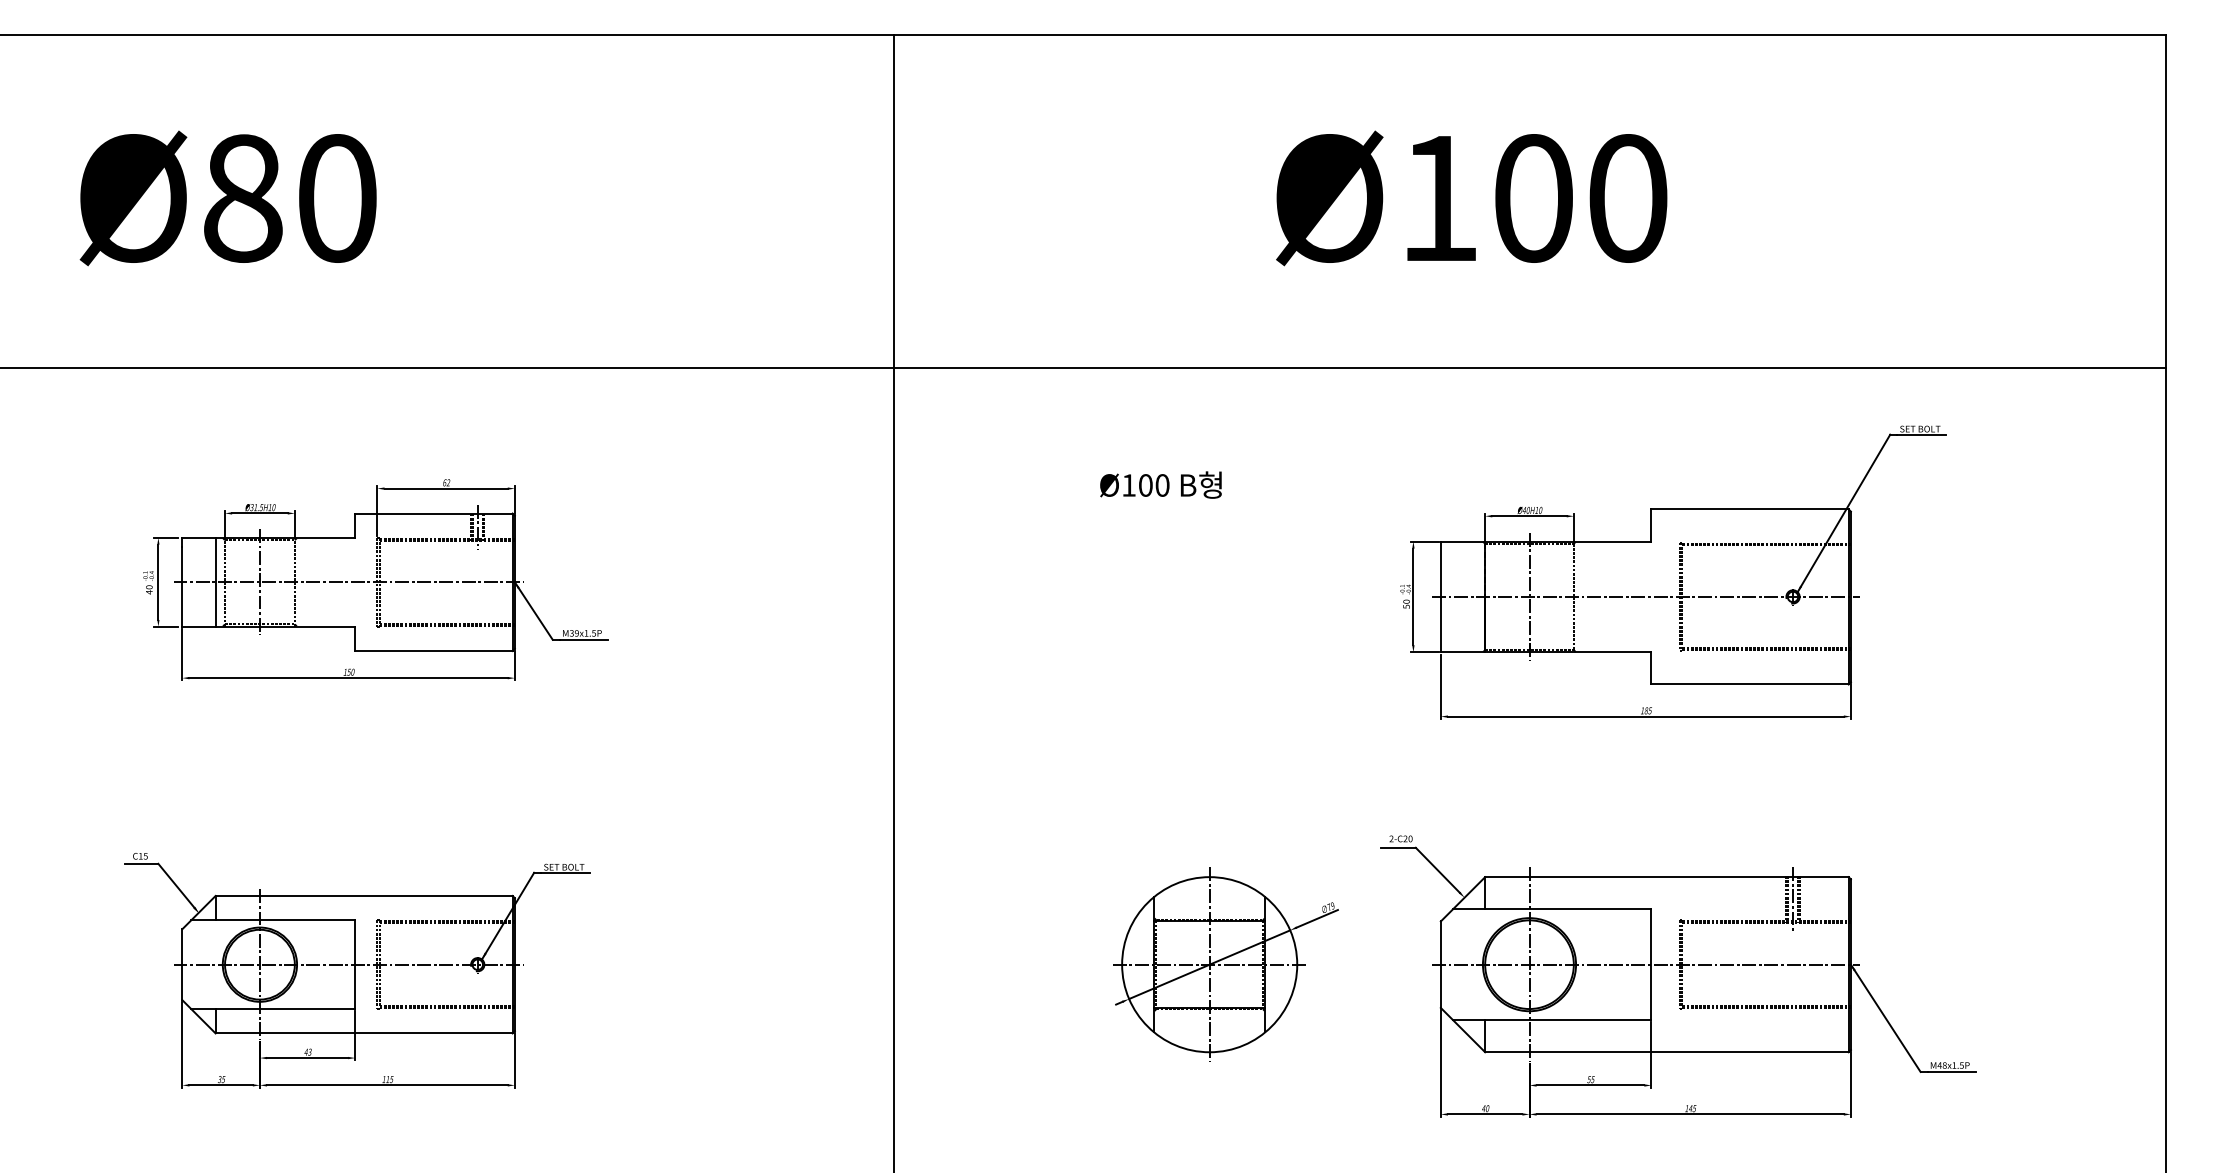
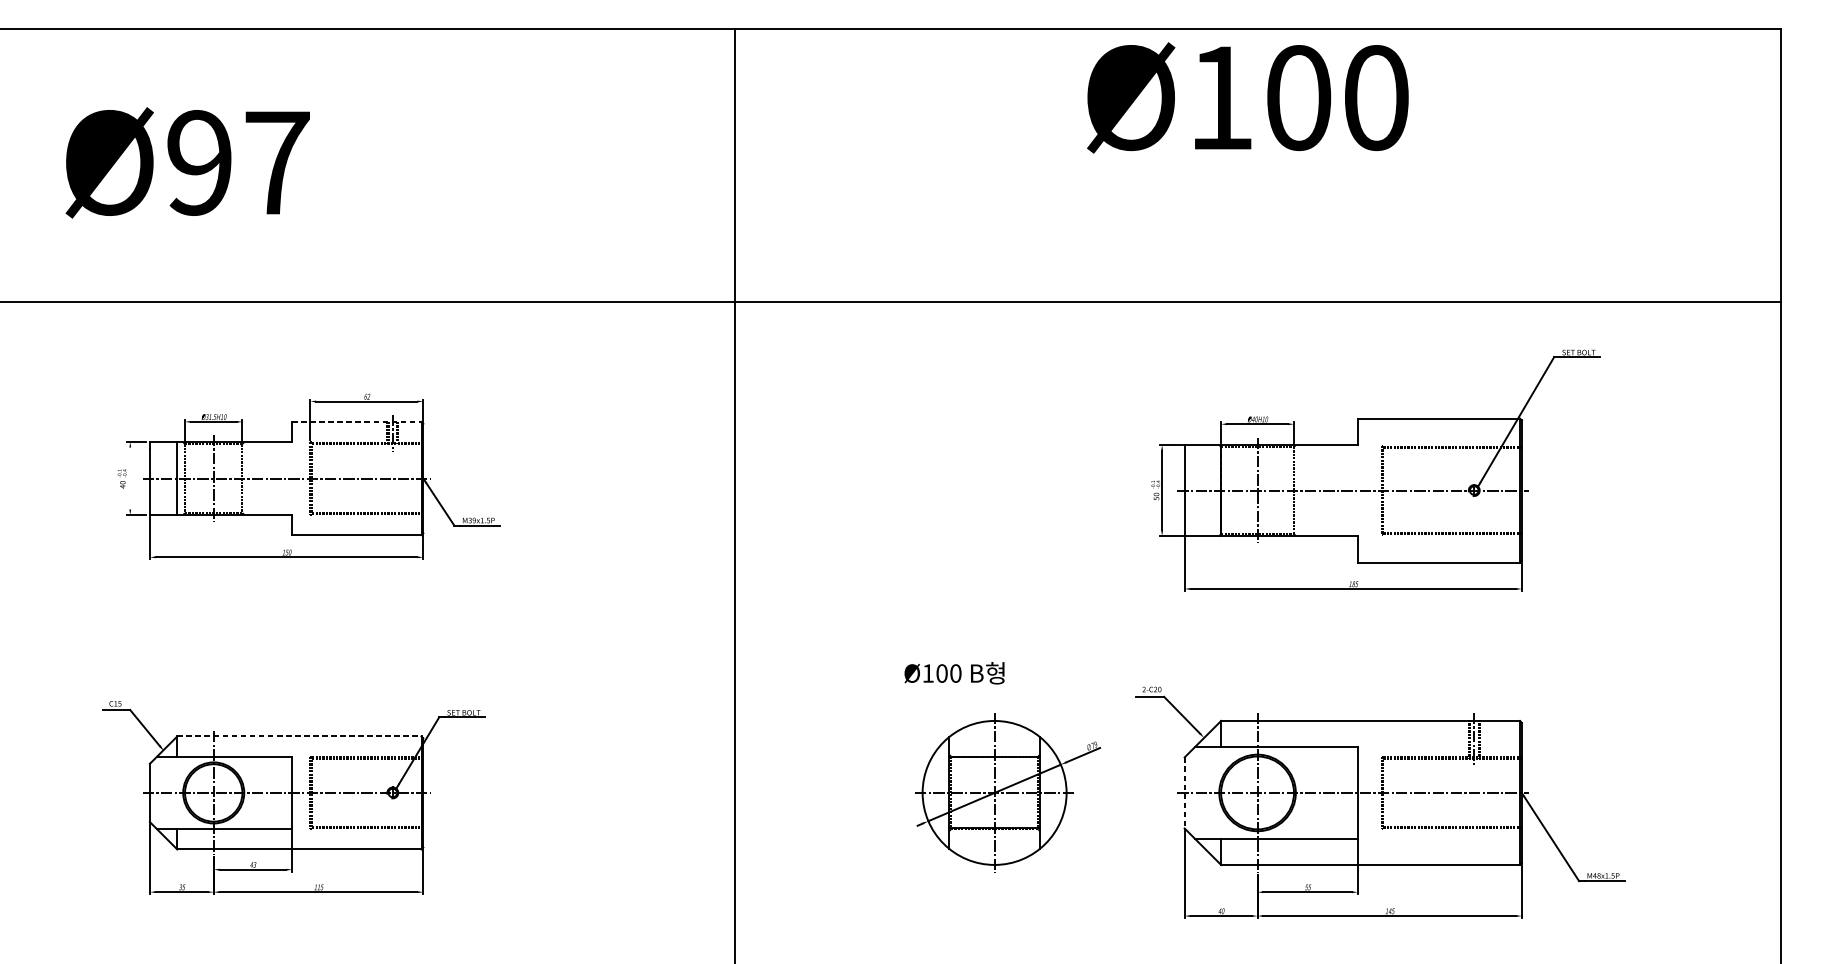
text: (289, 198) -> (238, 162), Ø80 -> Ø97
text: (1471, 198) -> (1247, 98), moved
text: (1160, 484) -> (954, 672), moved
line: (433, 513) -> (356, 421), solid -> dashed
line: (158, 581) -> (130, 477), removed
line: (364, 895) -> (299, 736), solid -> dashed
line: (1440, 965) -> (1184, 793), solid -> dashed

